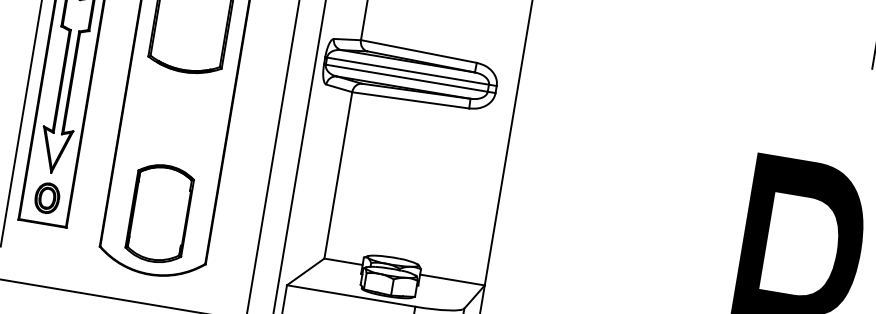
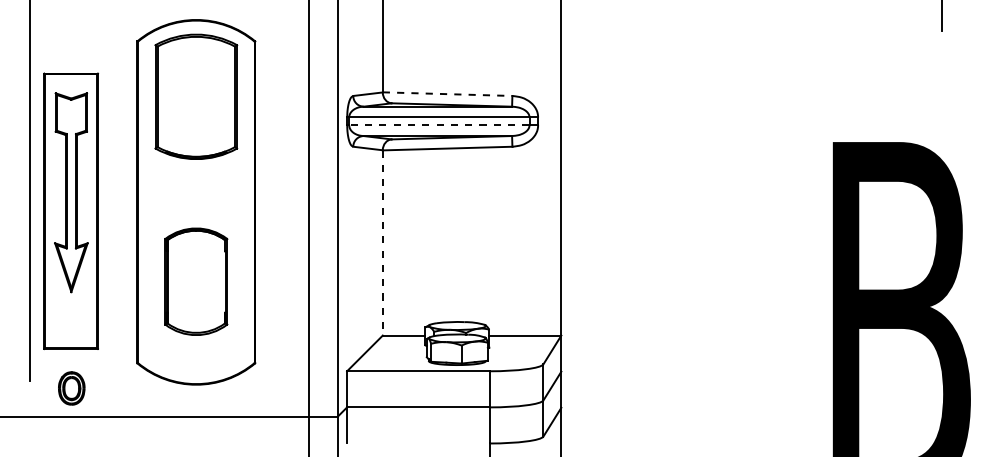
line: (418, 51) -> (447, 94), solid -> dashed
line: (406, 78) -> (438, 125), solid -> dashed
line: (338, 174) -> (382, 242), solid -> dashed
part: (47, 198) -> (71, 388), moved
part: (159, 213) -> (196, 281), moved

